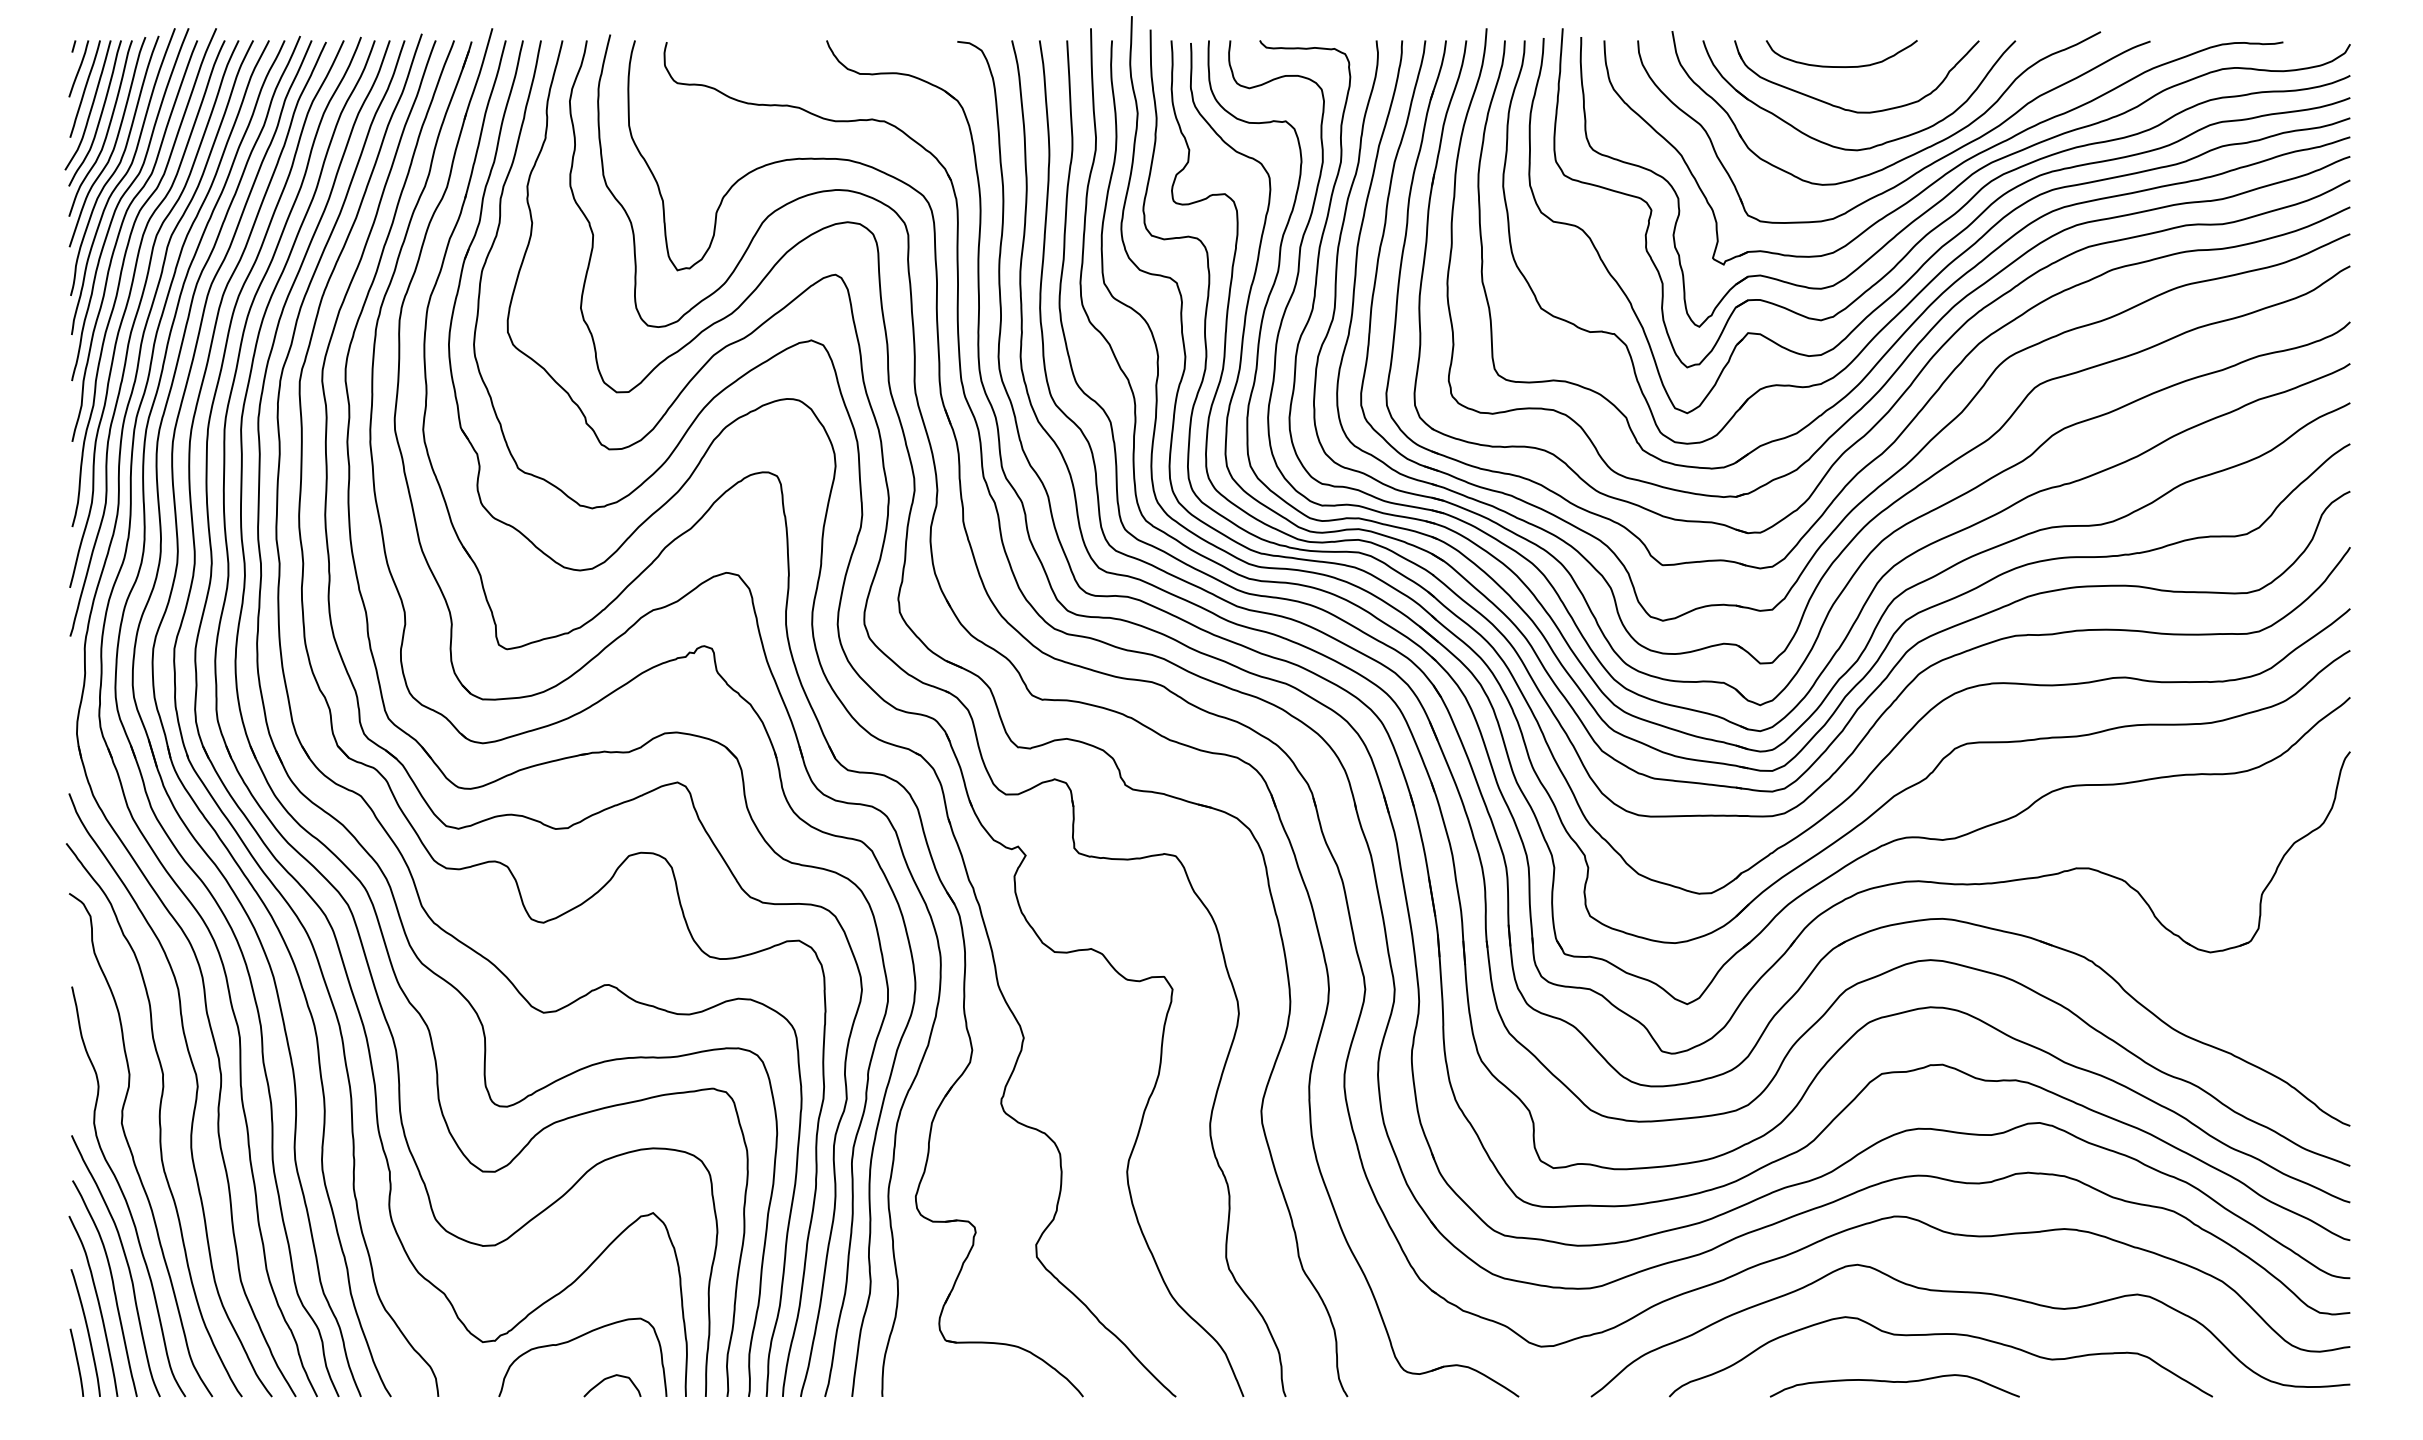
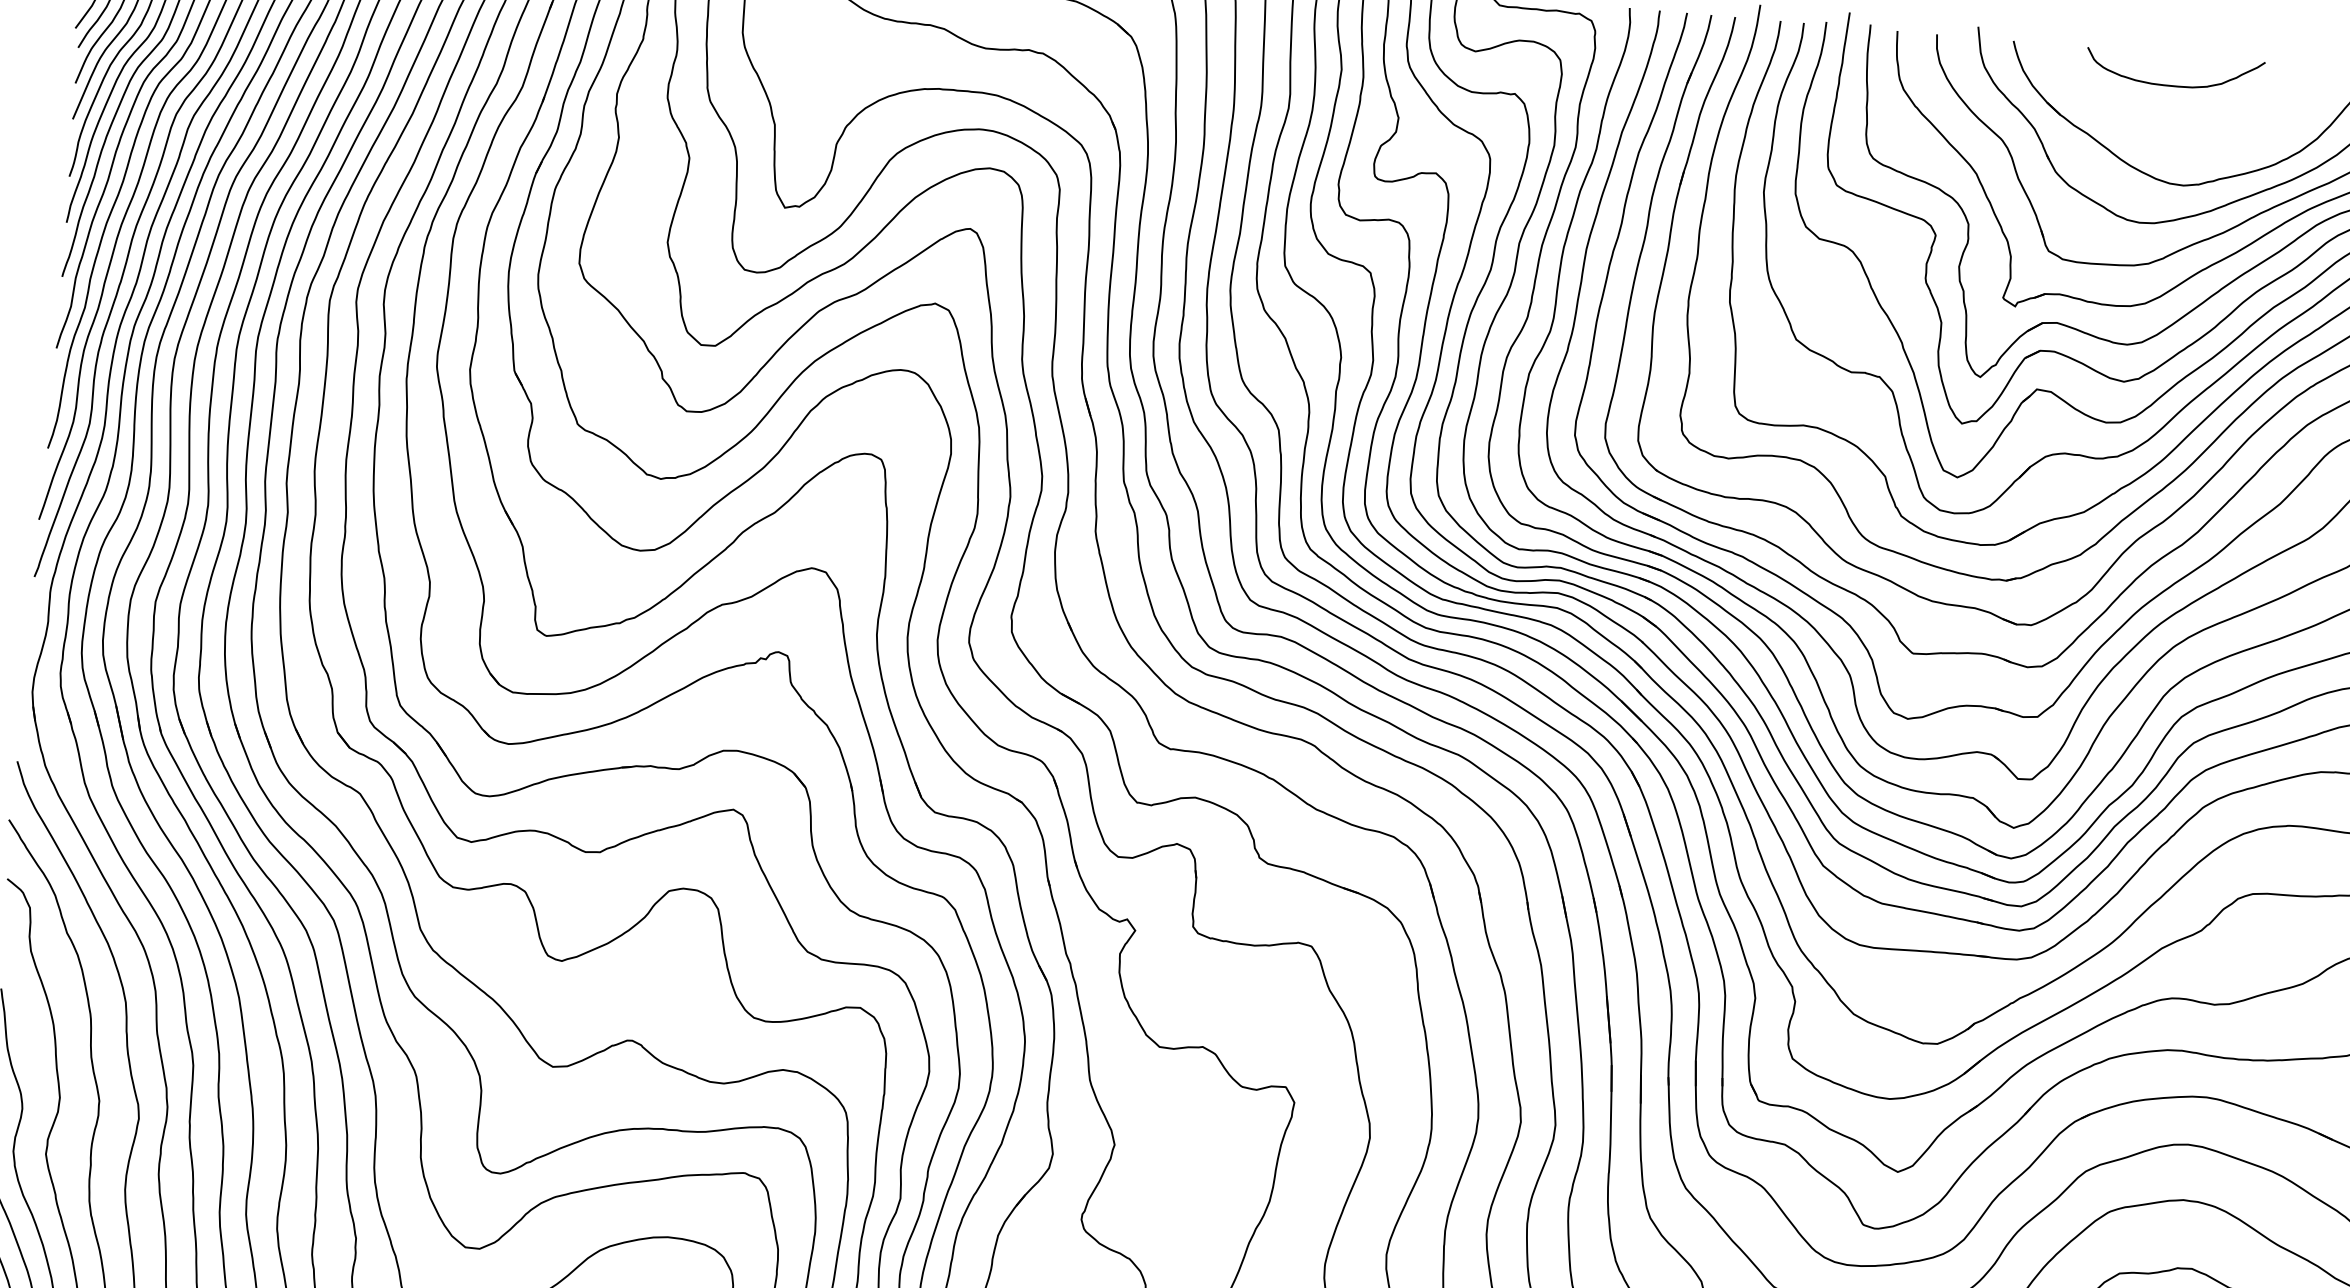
part: (1850, 109) -> (2179, 136), removed

